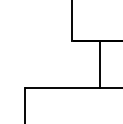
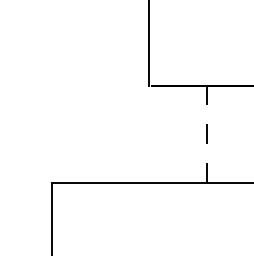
line: (100, 65) -> (207, 135), solid -> dashed

